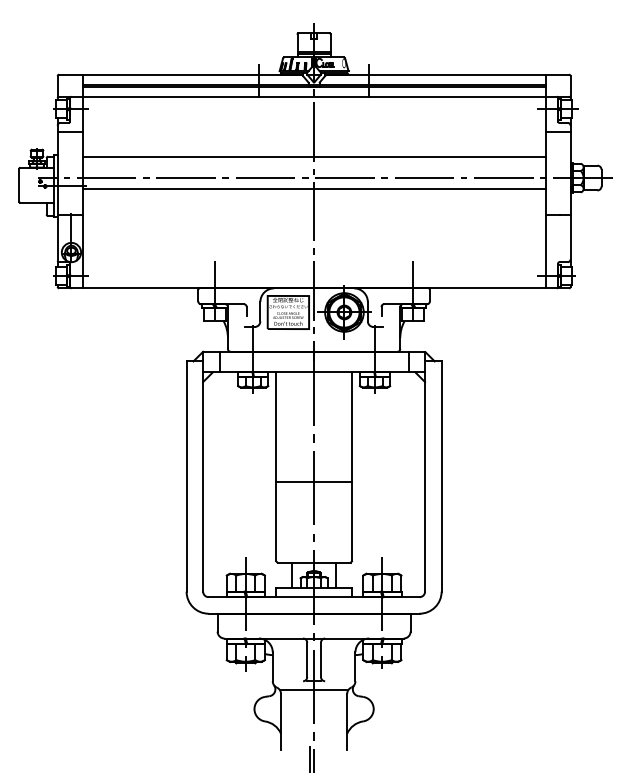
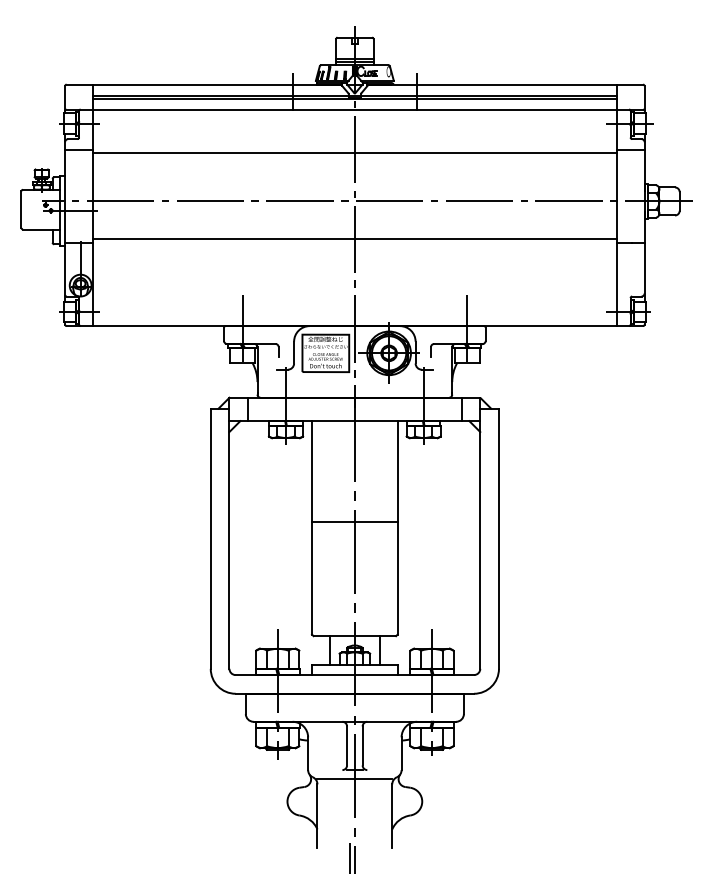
line: (313, 156) -> (354, 152), moved
line: (313, 189) -> (354, 239), moved
line: (313, 482) -> (354, 522), moved

